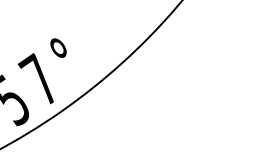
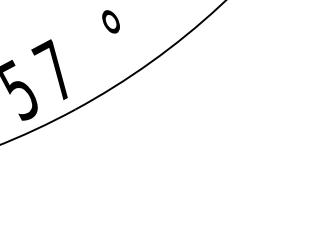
text: (58, 47) -> (110, 21), moved

